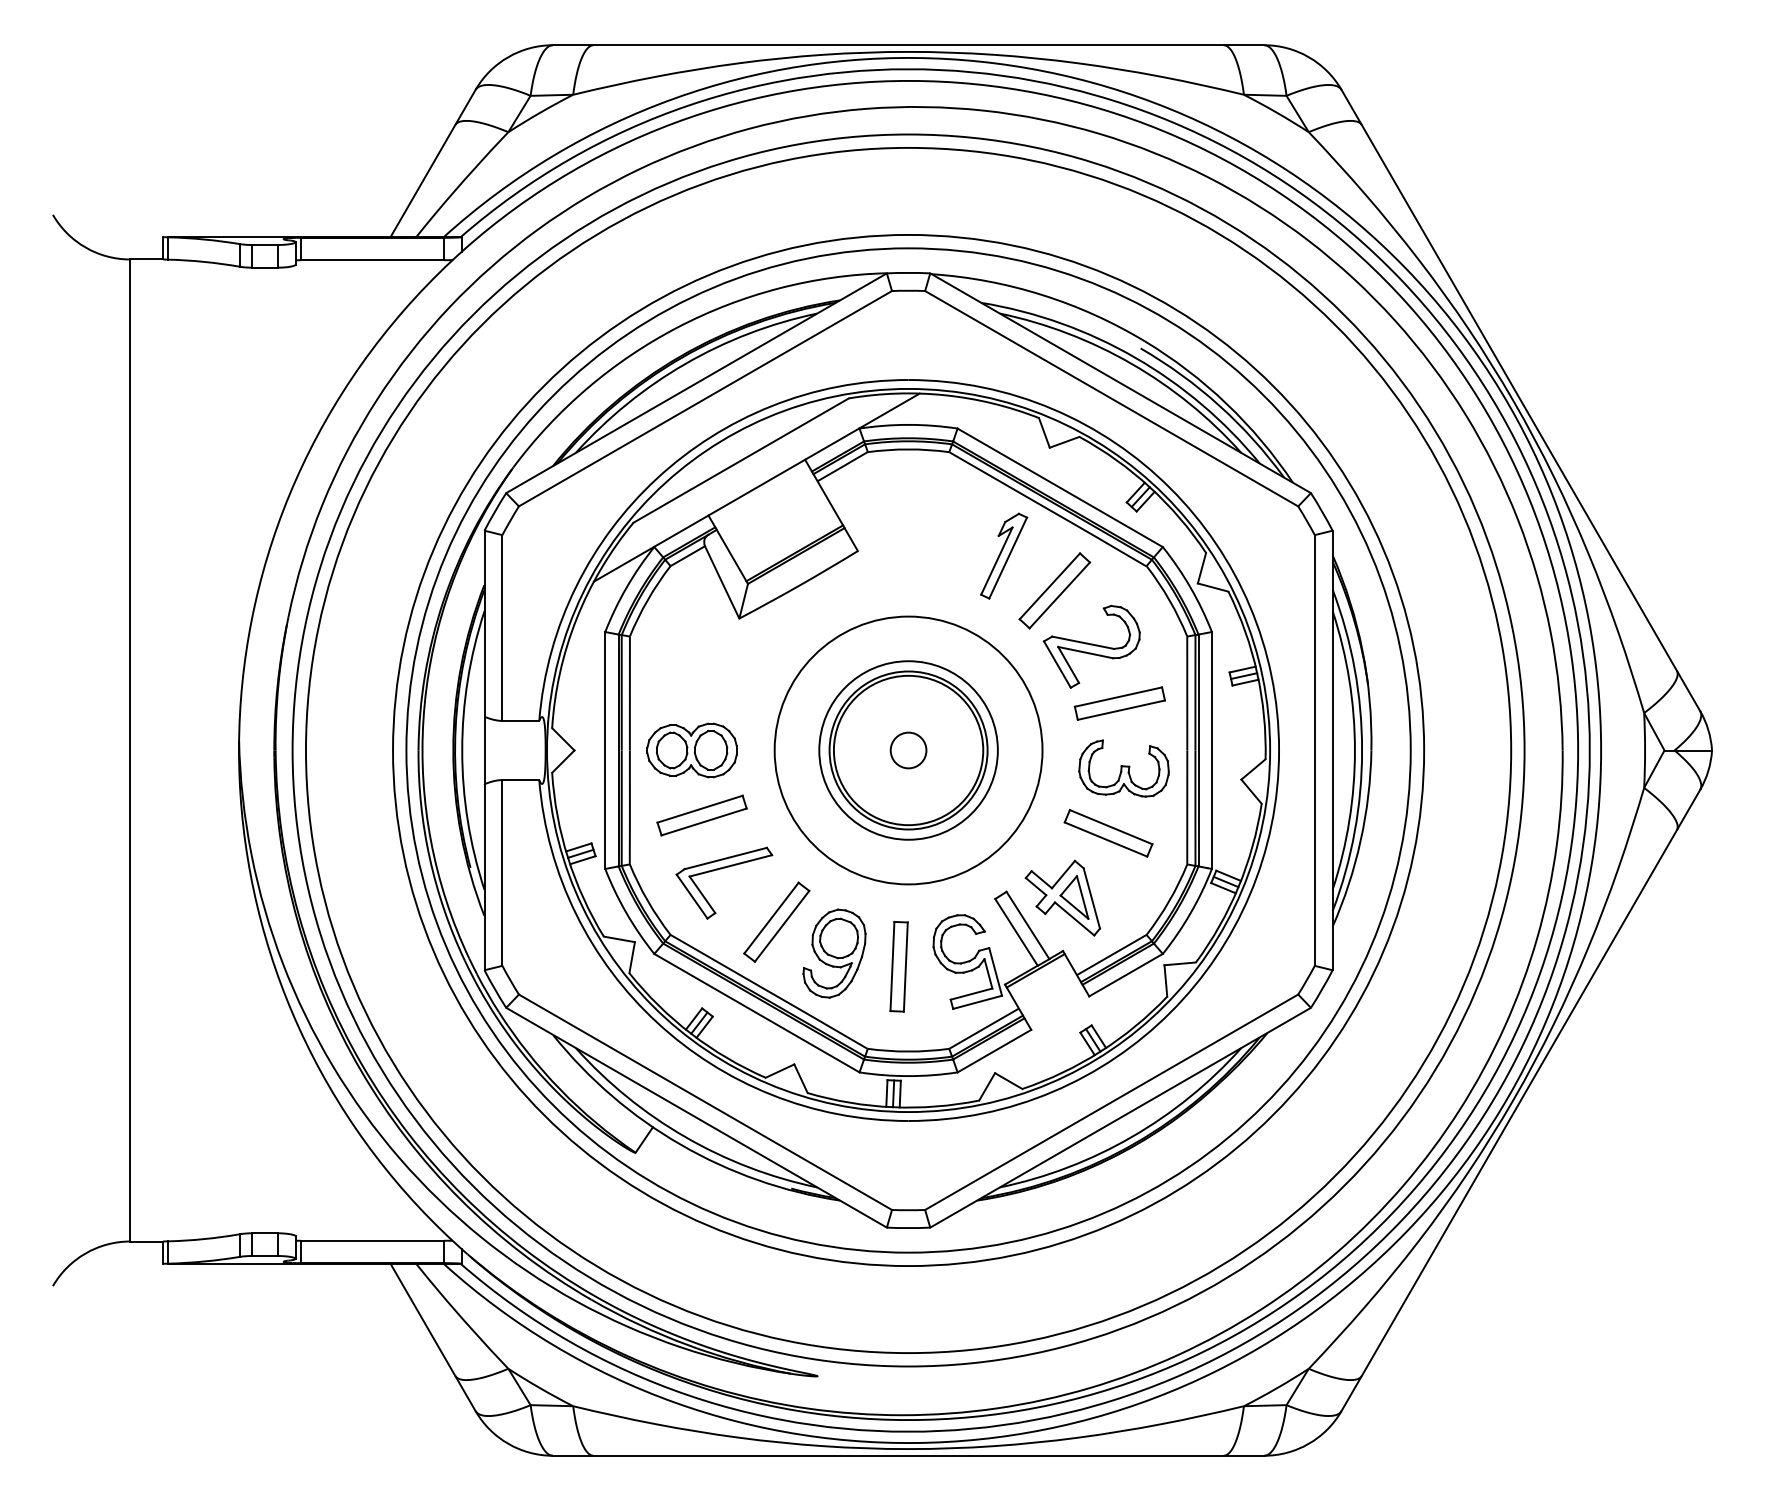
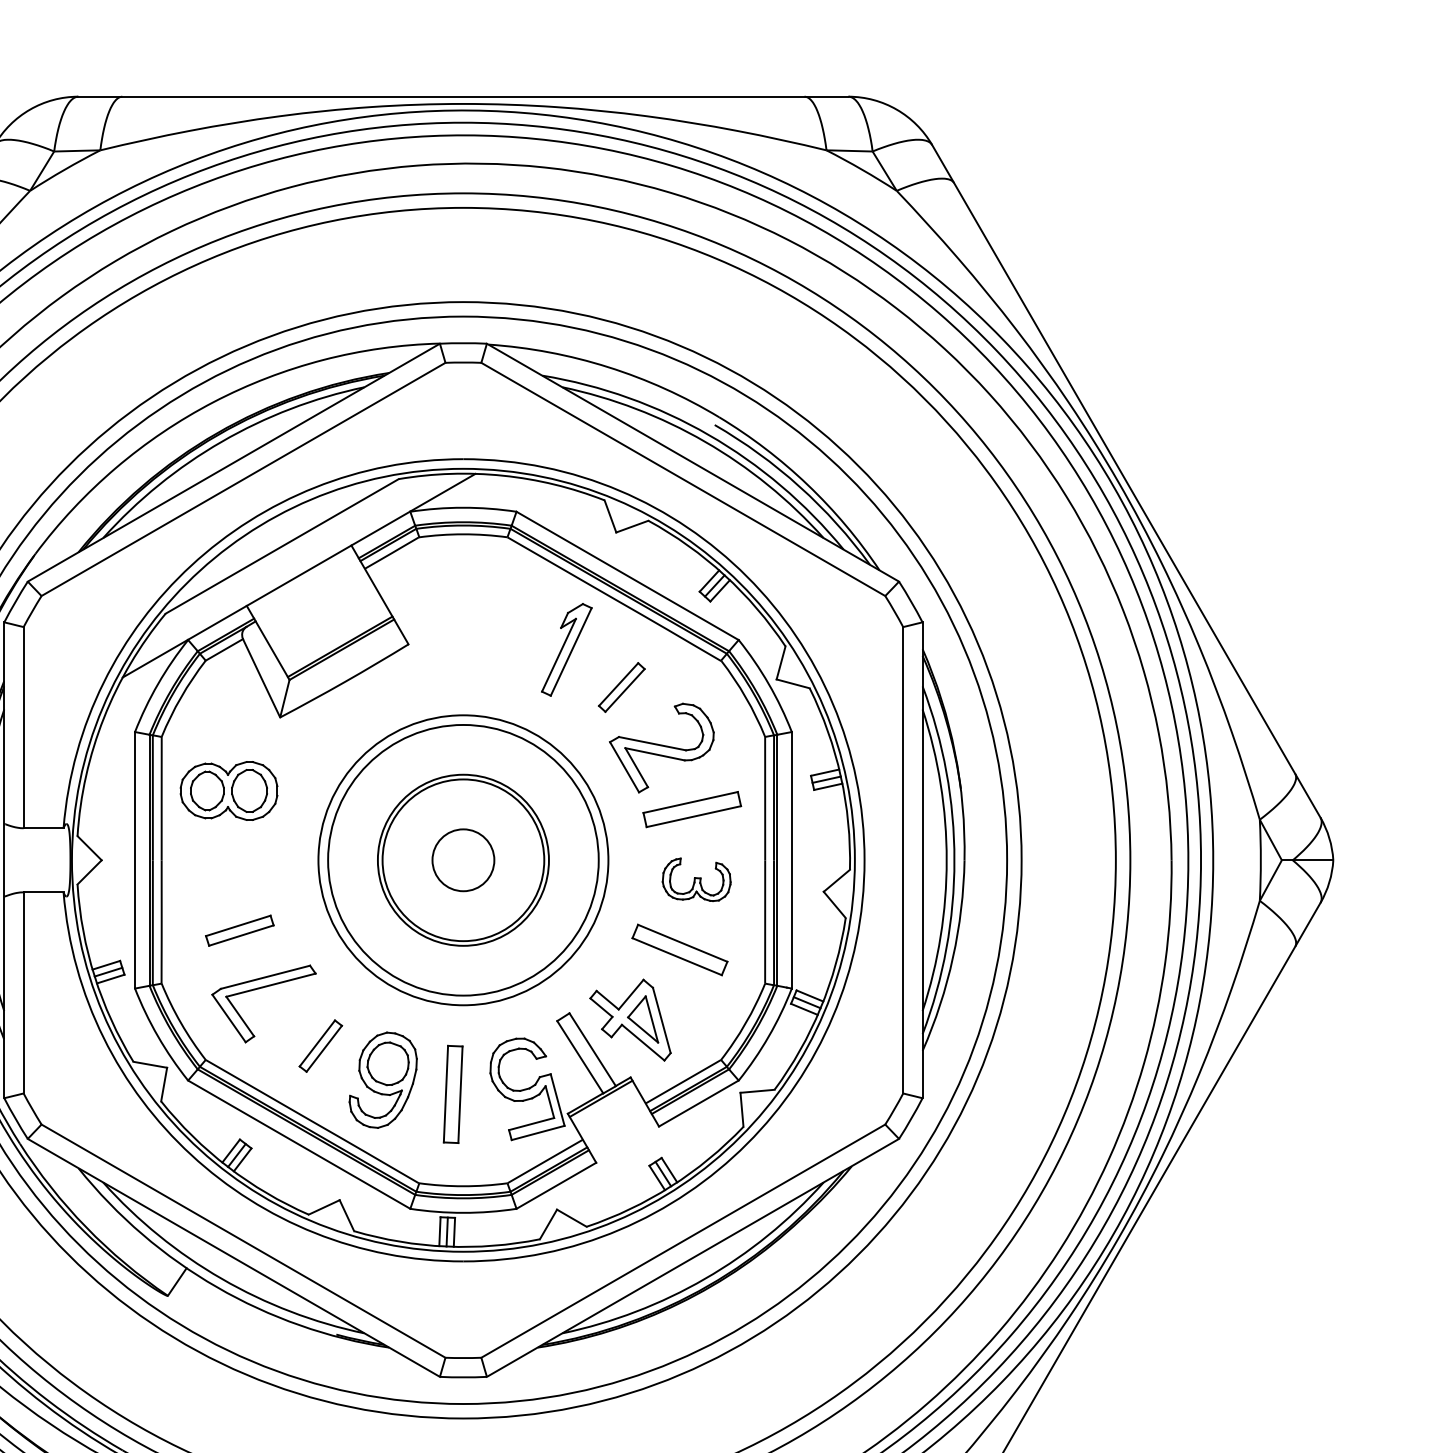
part: (1054, 590) -> (621, 687), size x0.6
part: (691, 750) -> (228, 791), moved
circle: (908, 750) -> (463, 860), size x1.4
circle: (908, 750) -> (463, 860), size x1.6
part: (1123, 768) -> (696, 879), size x0.7
part: (701, 815) -> (239, 930), size x0.7
part: (776, 921) -> (320, 1045), size x0.6

